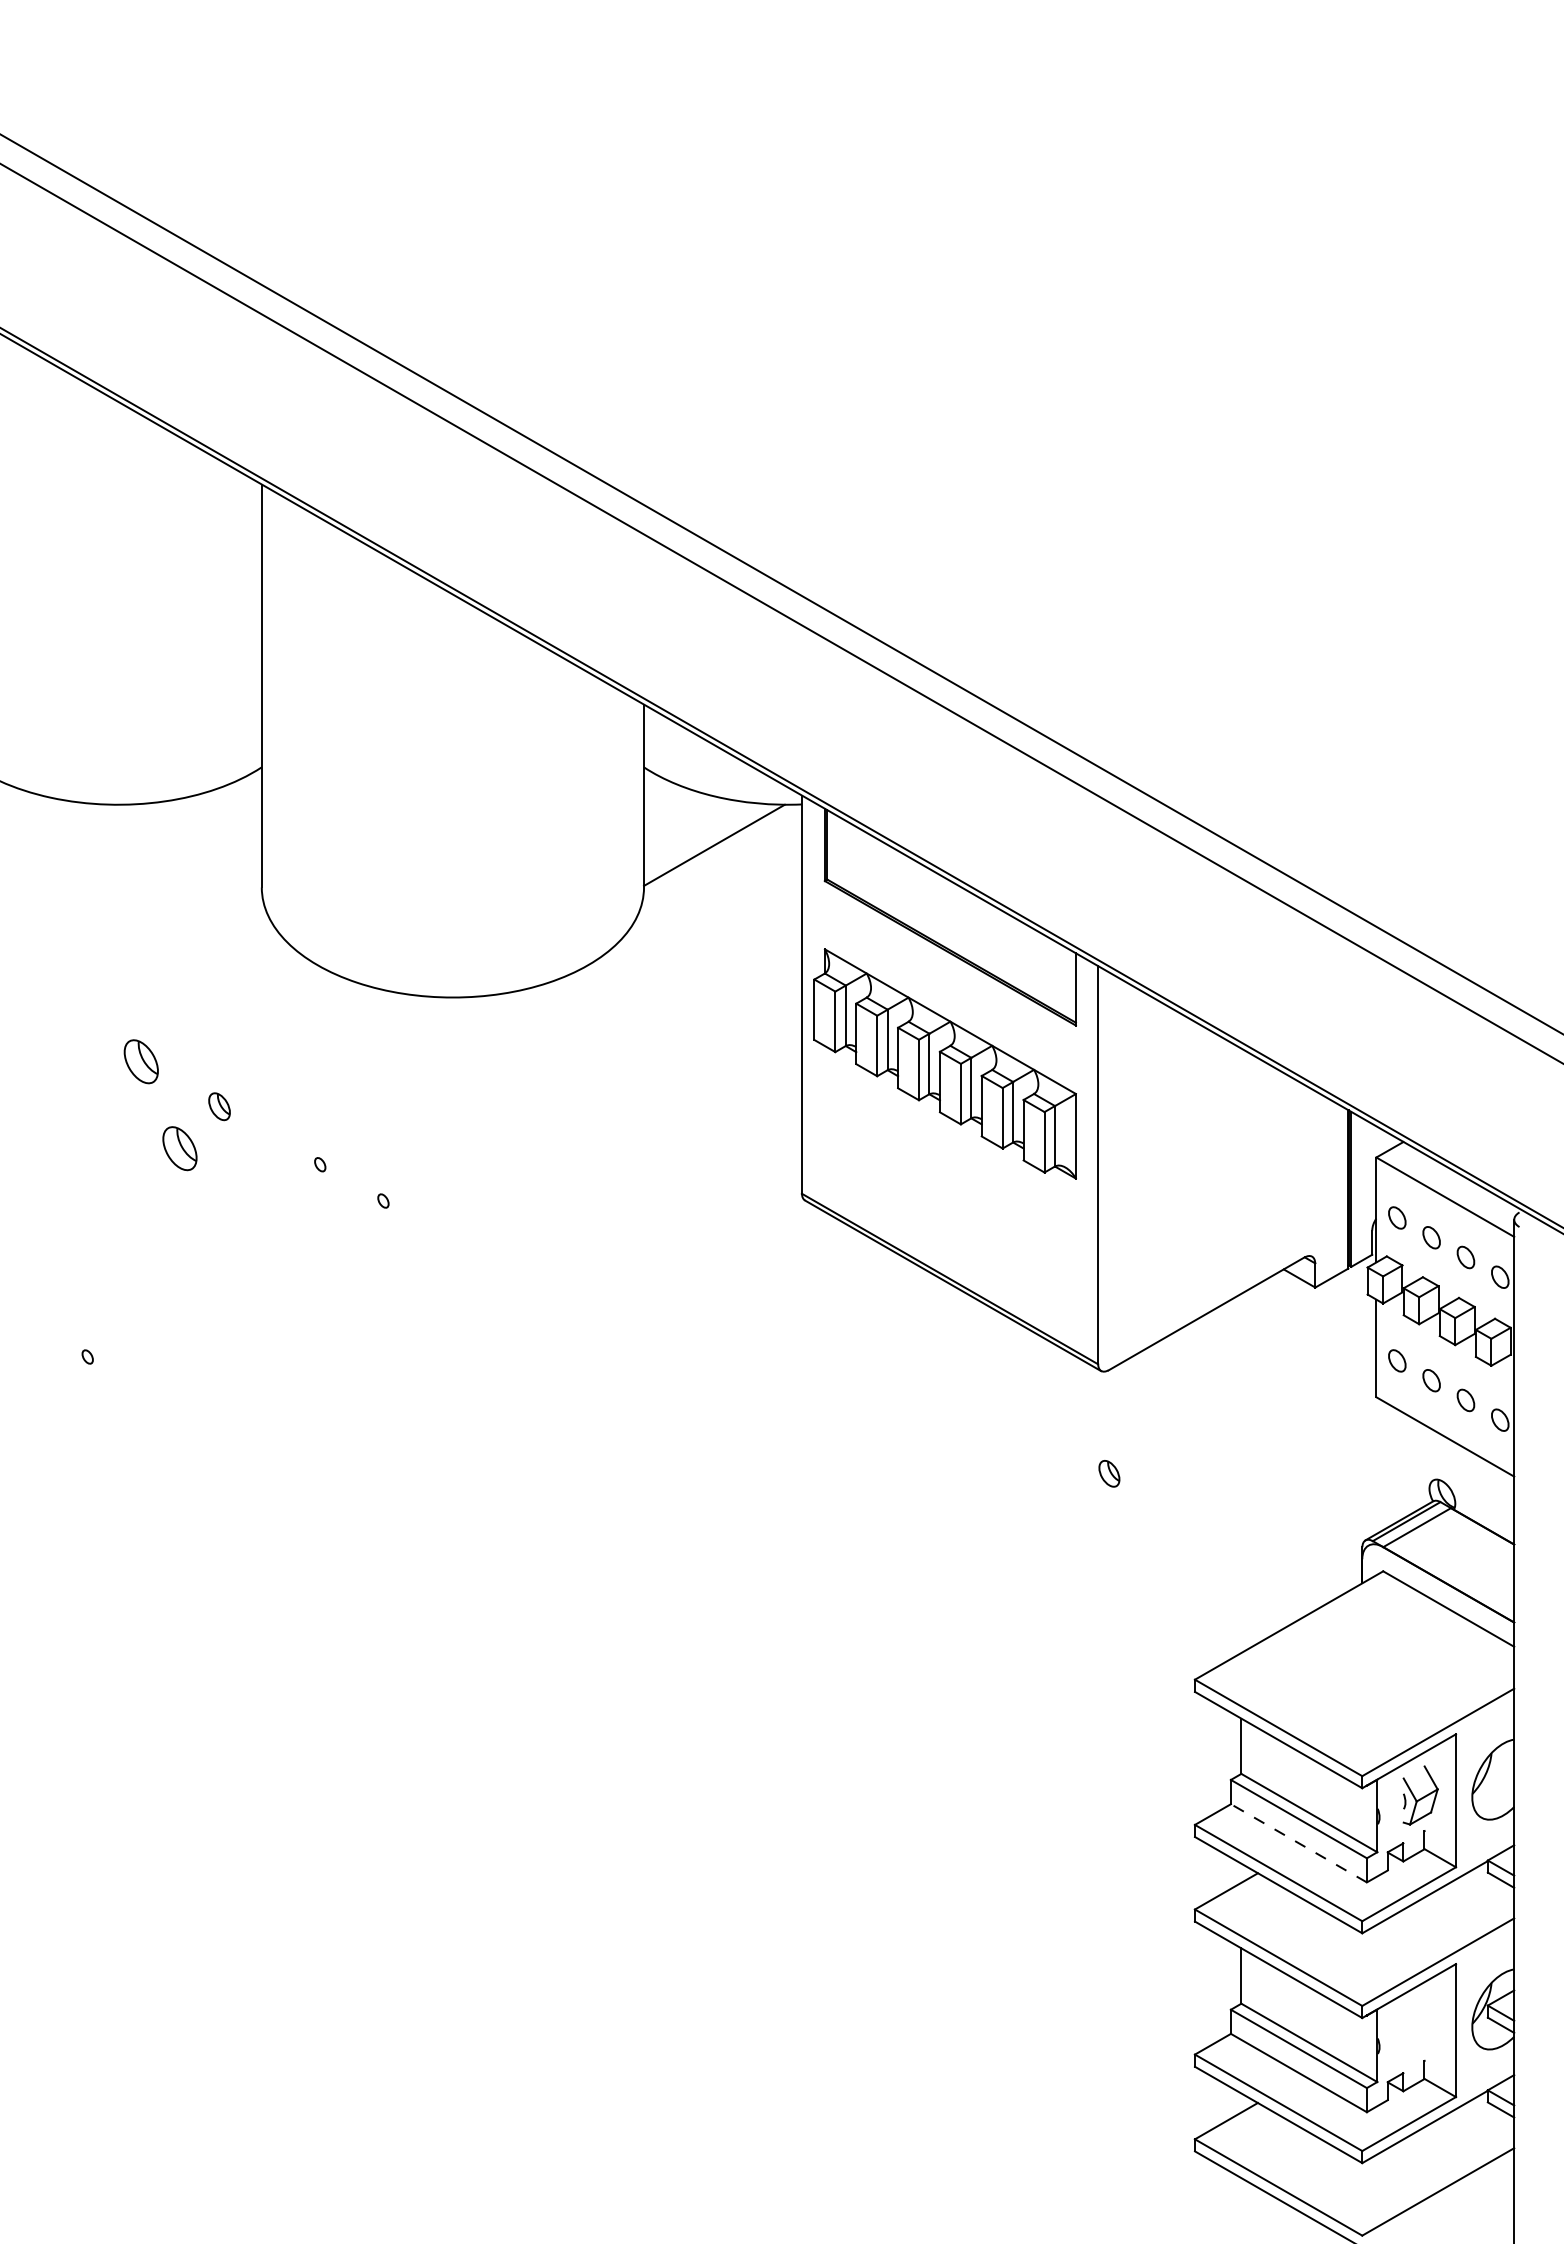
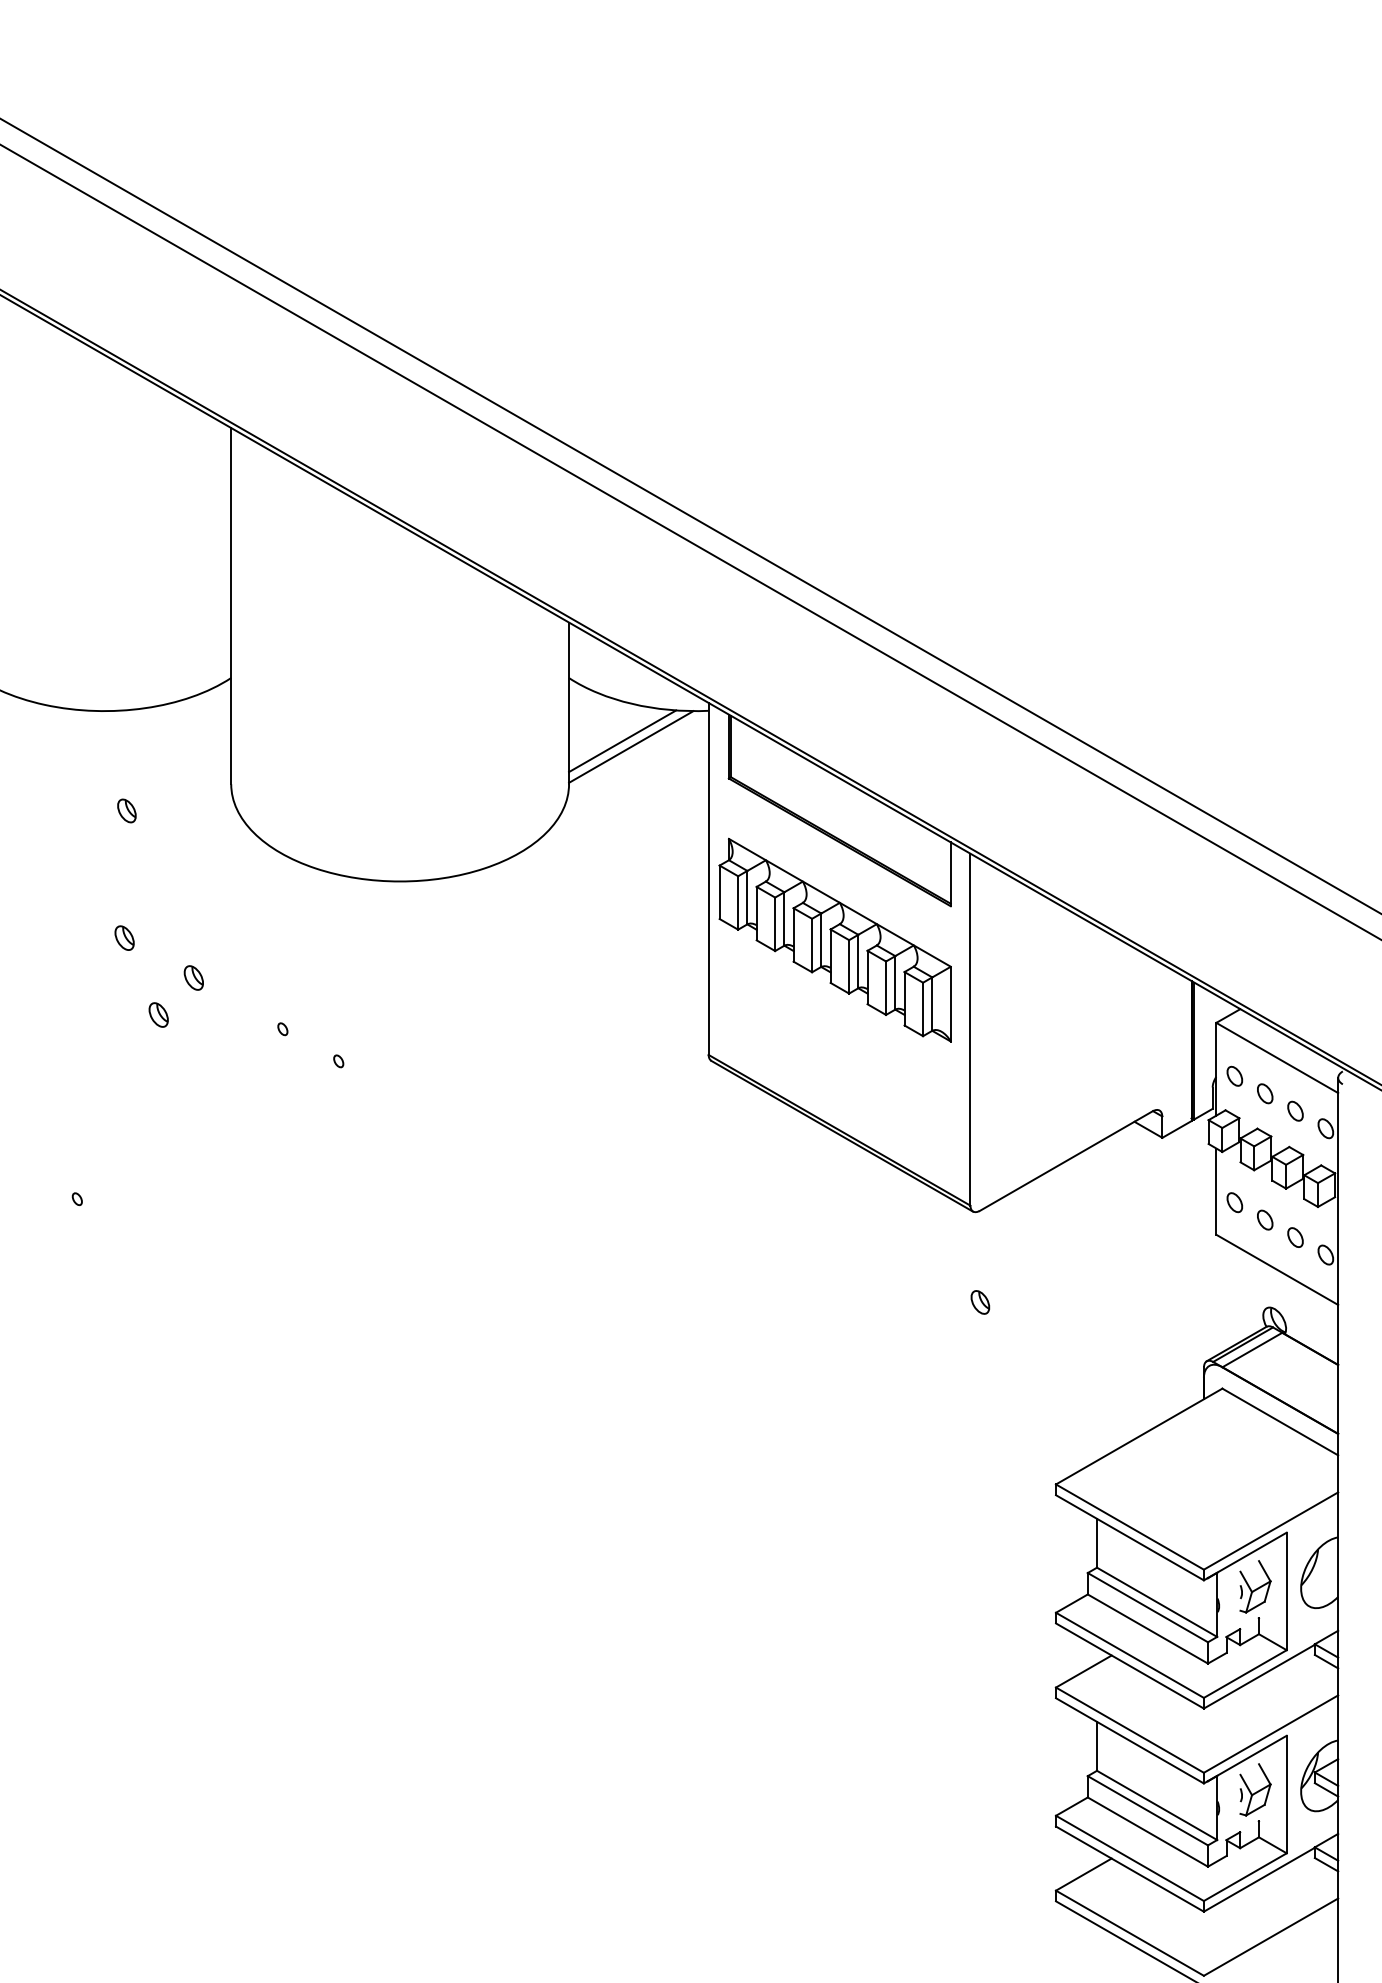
line: (704, 839) -> (622, 741), added
part: (143, 917) -> (126, 810), added
part: (141, 1060) -> (124, 937), size x0.62
part: (179, 1148) -> (158, 1014), size x0.62
line: (1298, 1842) -> (1147, 1628), dashed -> solid
part: (1420, 2024) -> (1255, 1789), added

